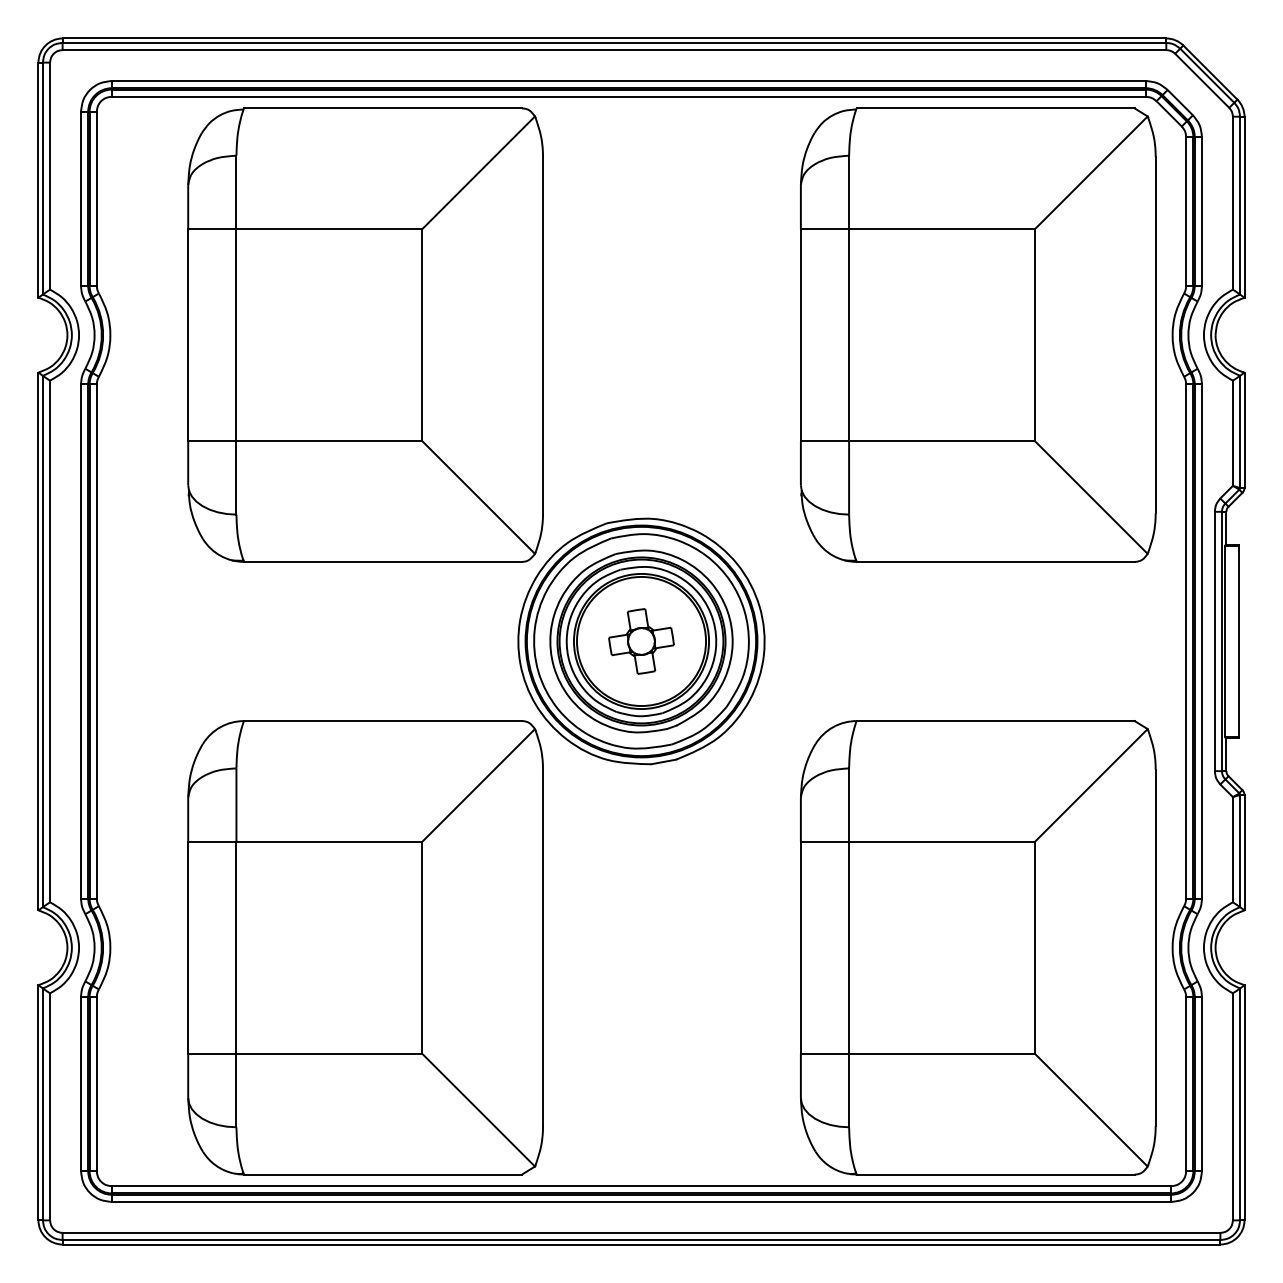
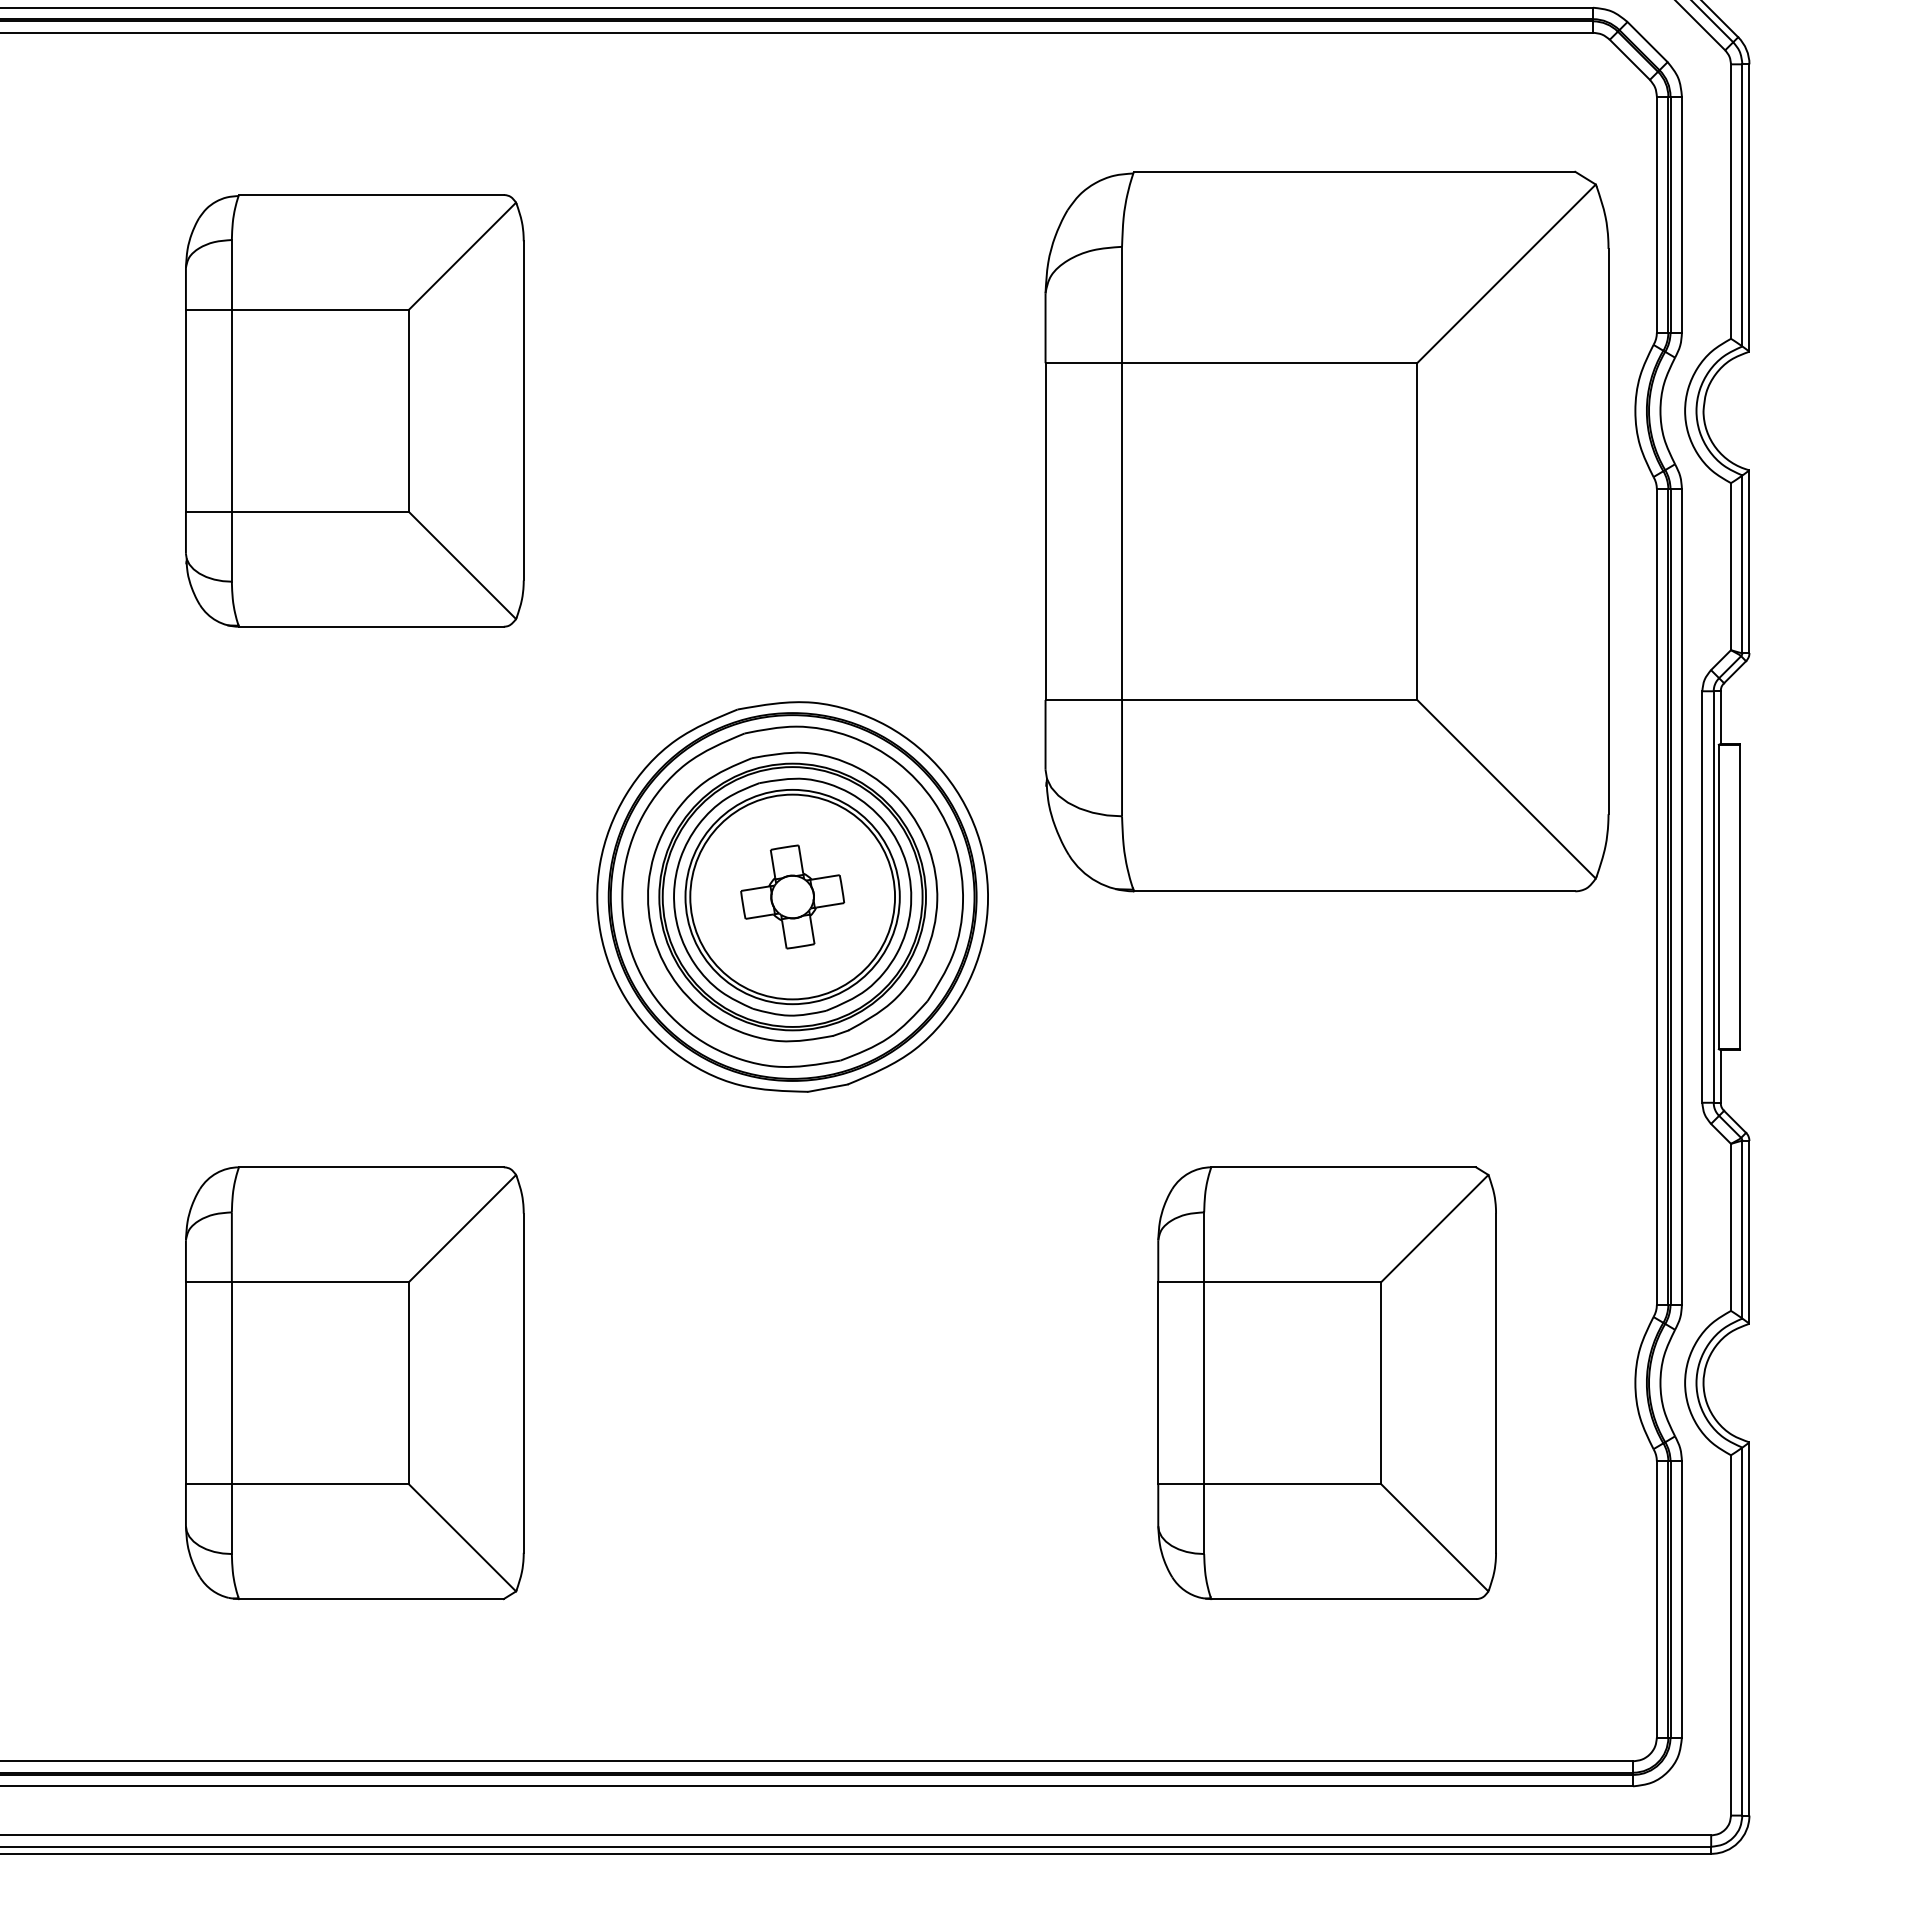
part: (365, 334) -> (354, 409), size x0.6
part: (978, 334) -> (1327, 530), moved
part: (365, 947) -> (354, 1382), size x0.6
part: (978, 947) -> (1327, 1382), size x0.6

